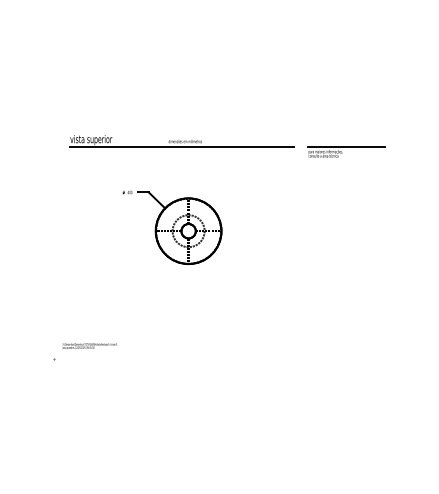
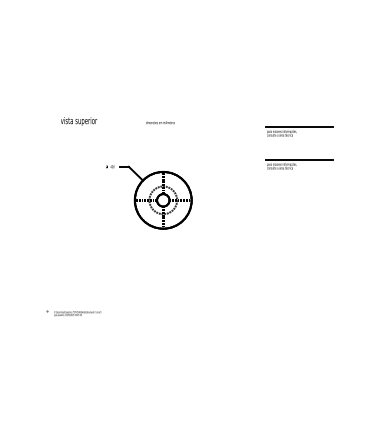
line: (182, 146) -> (157, 126), removed
part: (346, 189) -> (299, 164), added
text: (89, 346) -> (77, 313), moved

